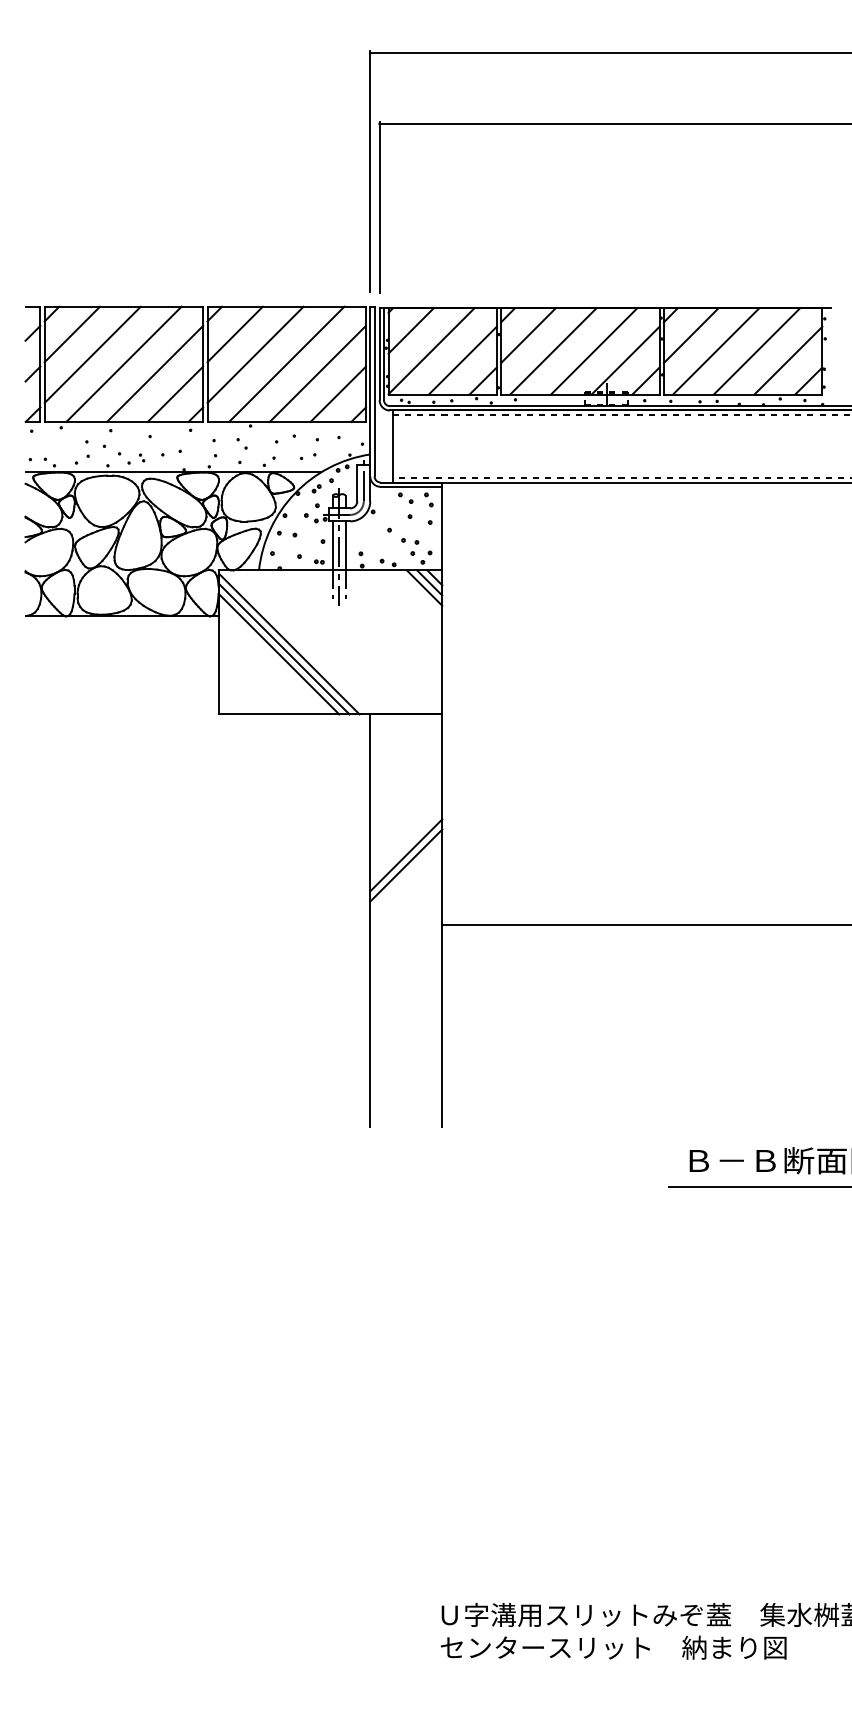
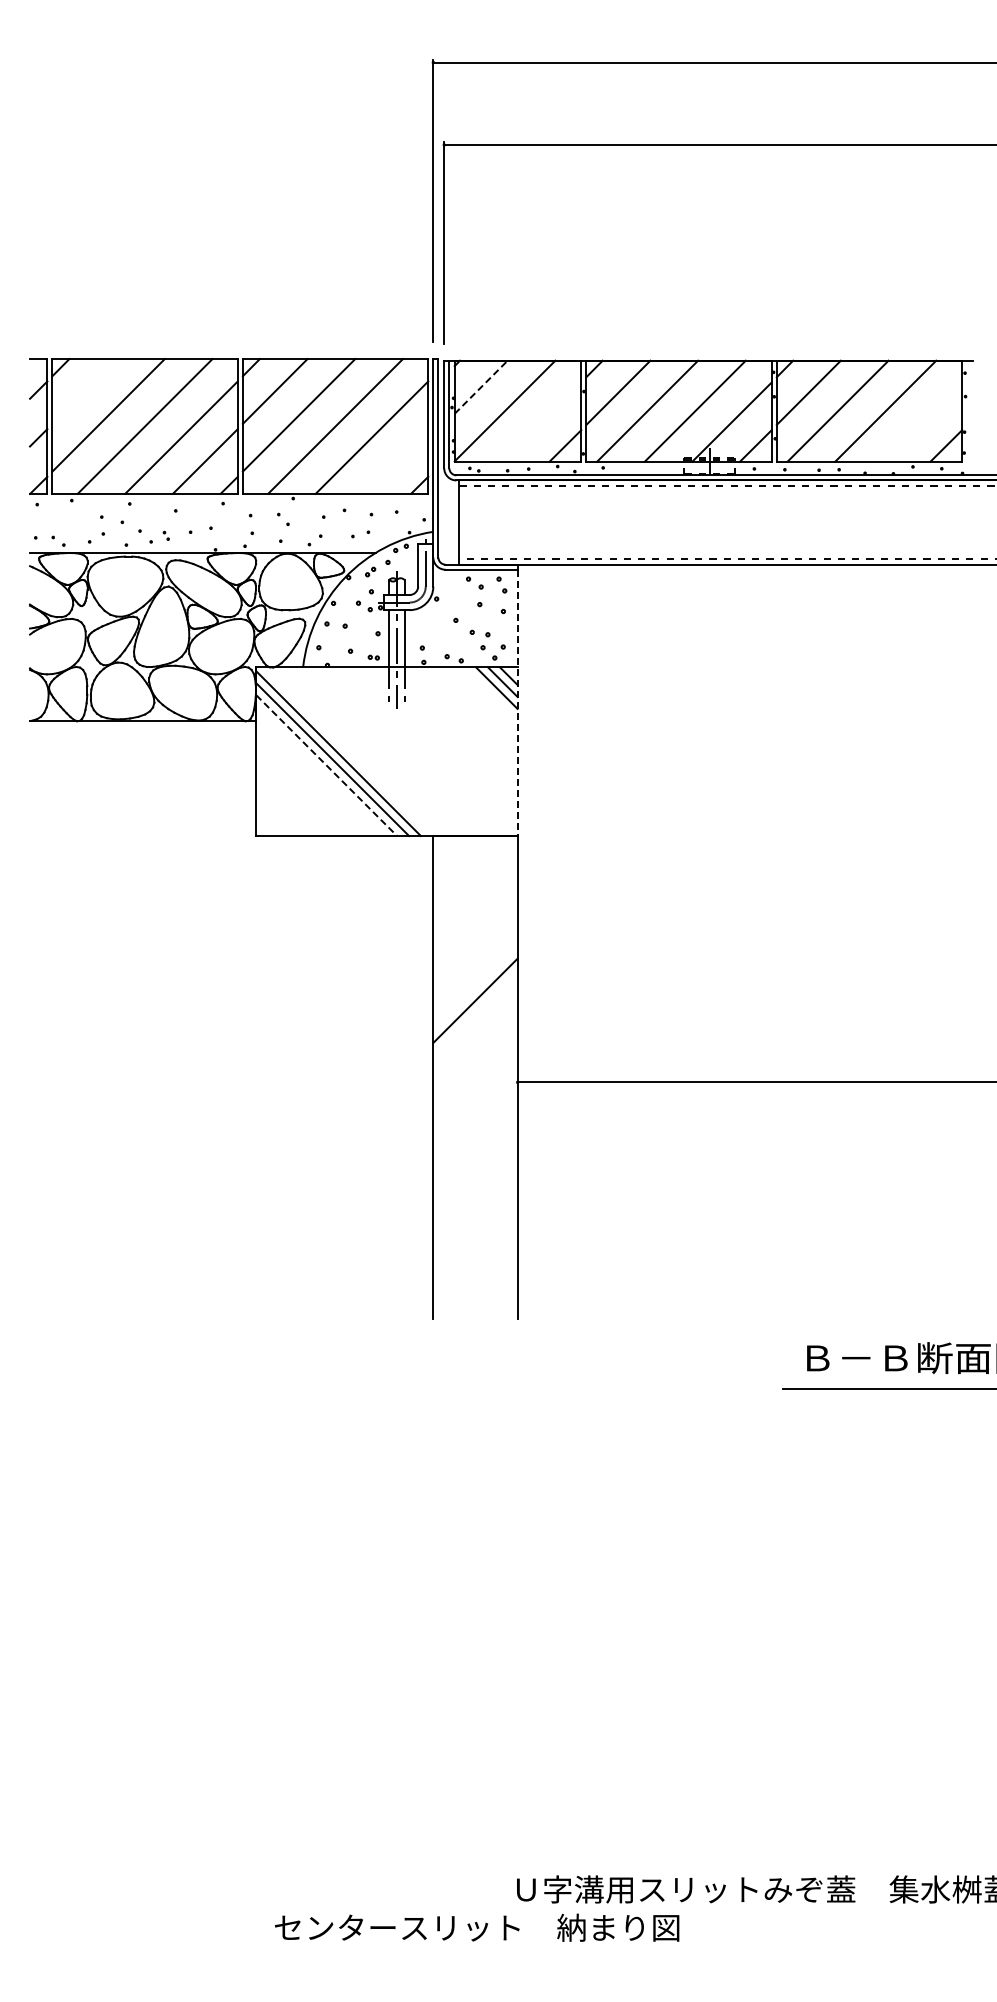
line: (411, 330) -> (481, 386), solid -> dashed
line: (72, 334) -> (84, 391), removed
line: (462, 360) -> (541, 421), removed
line: (788, 360) -> (922, 421), removed
line: (337, 394) -> (395, 461), removed
line: (442, 601) -> (517, 703), solid -> dashed
line: (278, 654) -> (326, 765), solid -> dashed
line: (406, 865) -> (475, 1012), removed
text: (614, 1647) -> (477, 1927), moved

